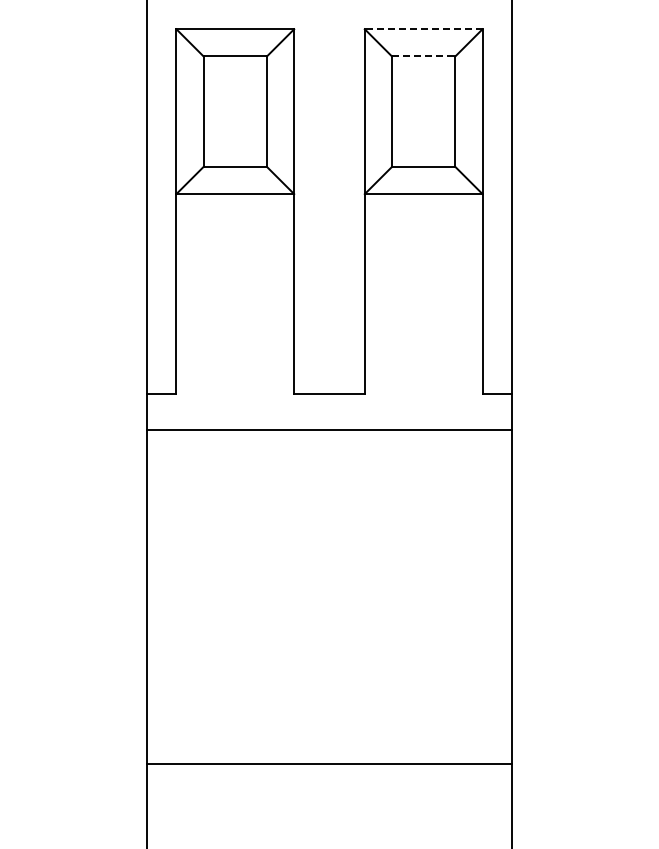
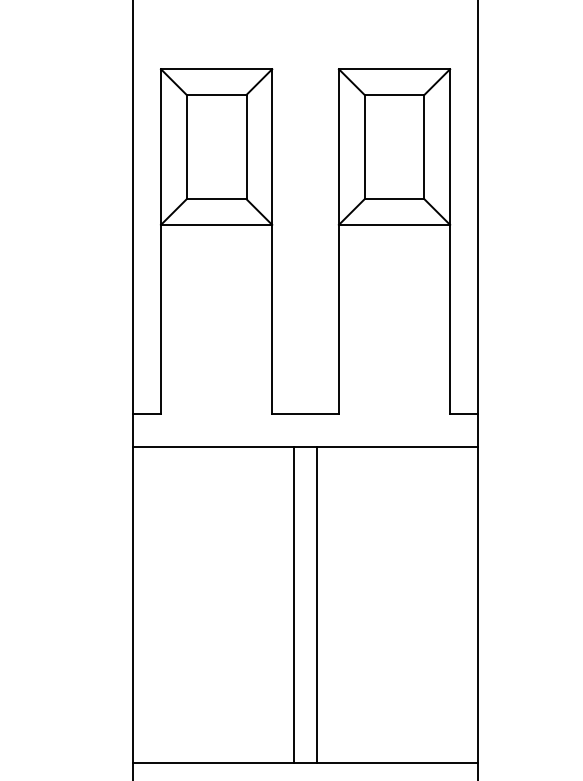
line: (423, 29) -> (394, 69), dashed -> solid
line: (423, 56) -> (394, 94), dashed -> solid
line: (317, 596) -> (294, 604), added
line: (341, 596) -> (316, 604), added

